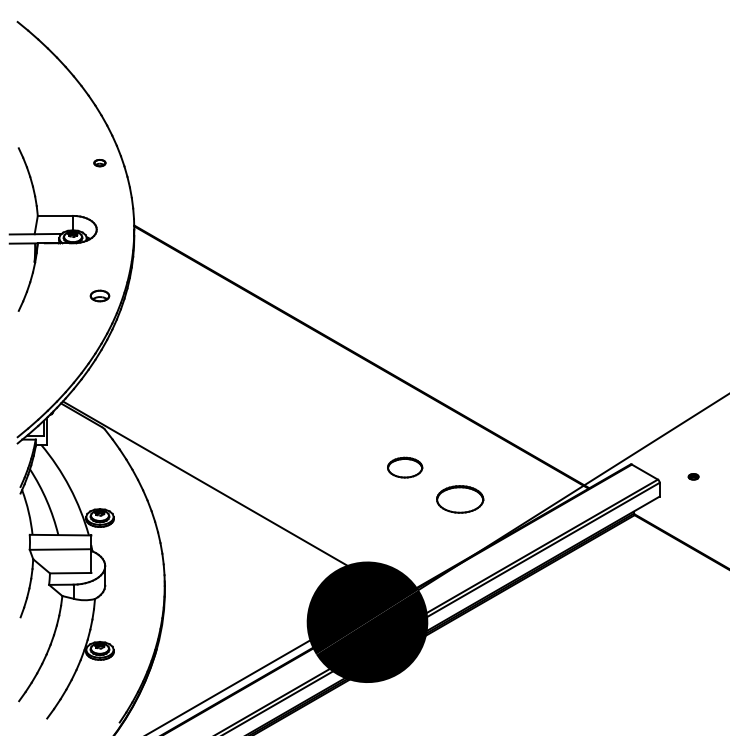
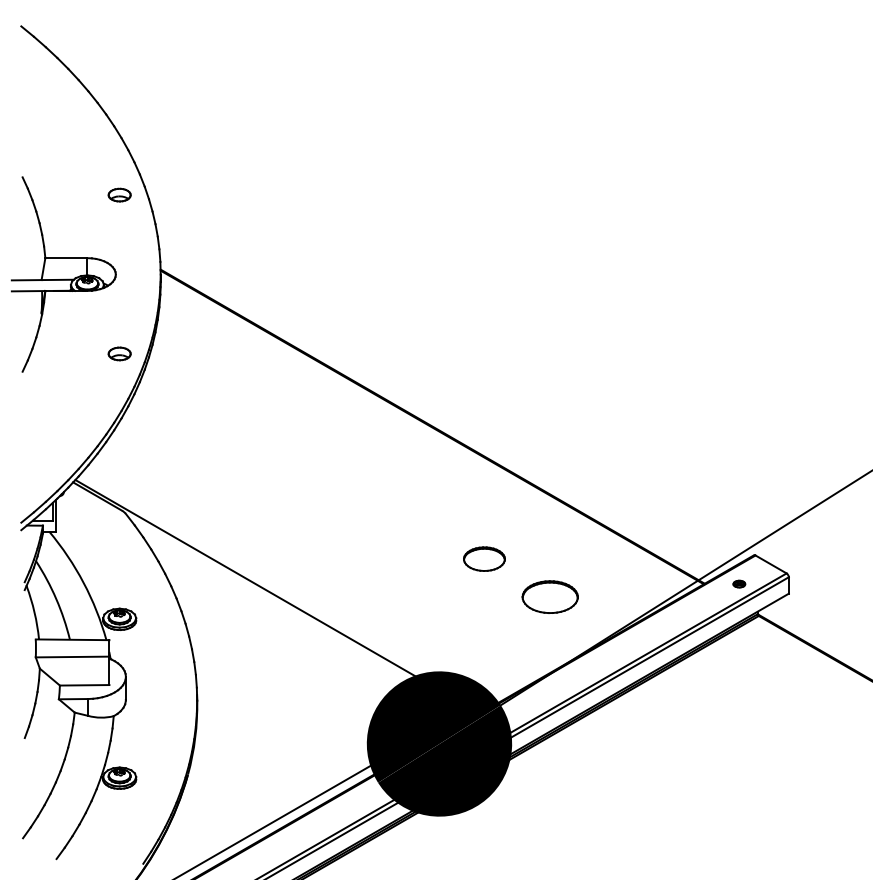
part: (99, 162) -> (119, 194), size x1.67
part: (693, 476) -> (739, 583), moved

